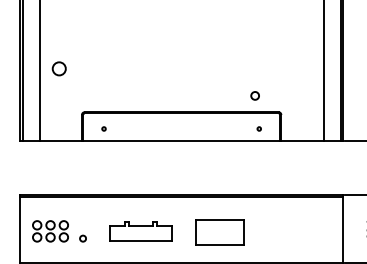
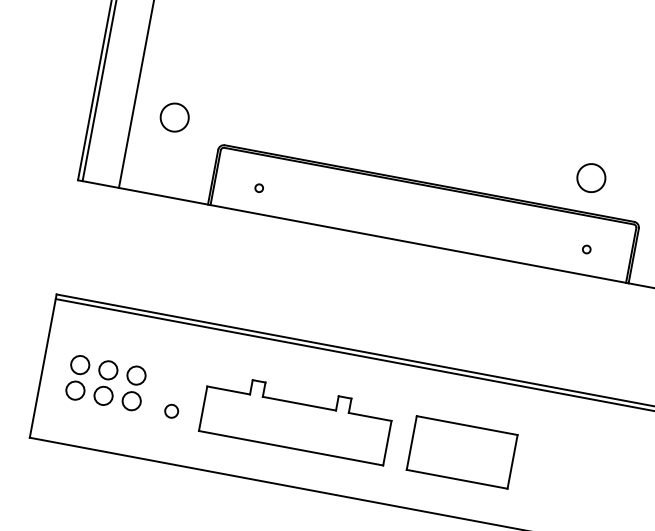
circle: (58, 68) -> (173, 116), moved
circle: (254, 95) -> (589, 176), size x1.67
part: (140, 230) -> (296, 416), size x1.43

